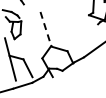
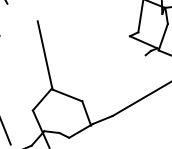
line: (46, 29) -> (46, 55), dashed -> solid

